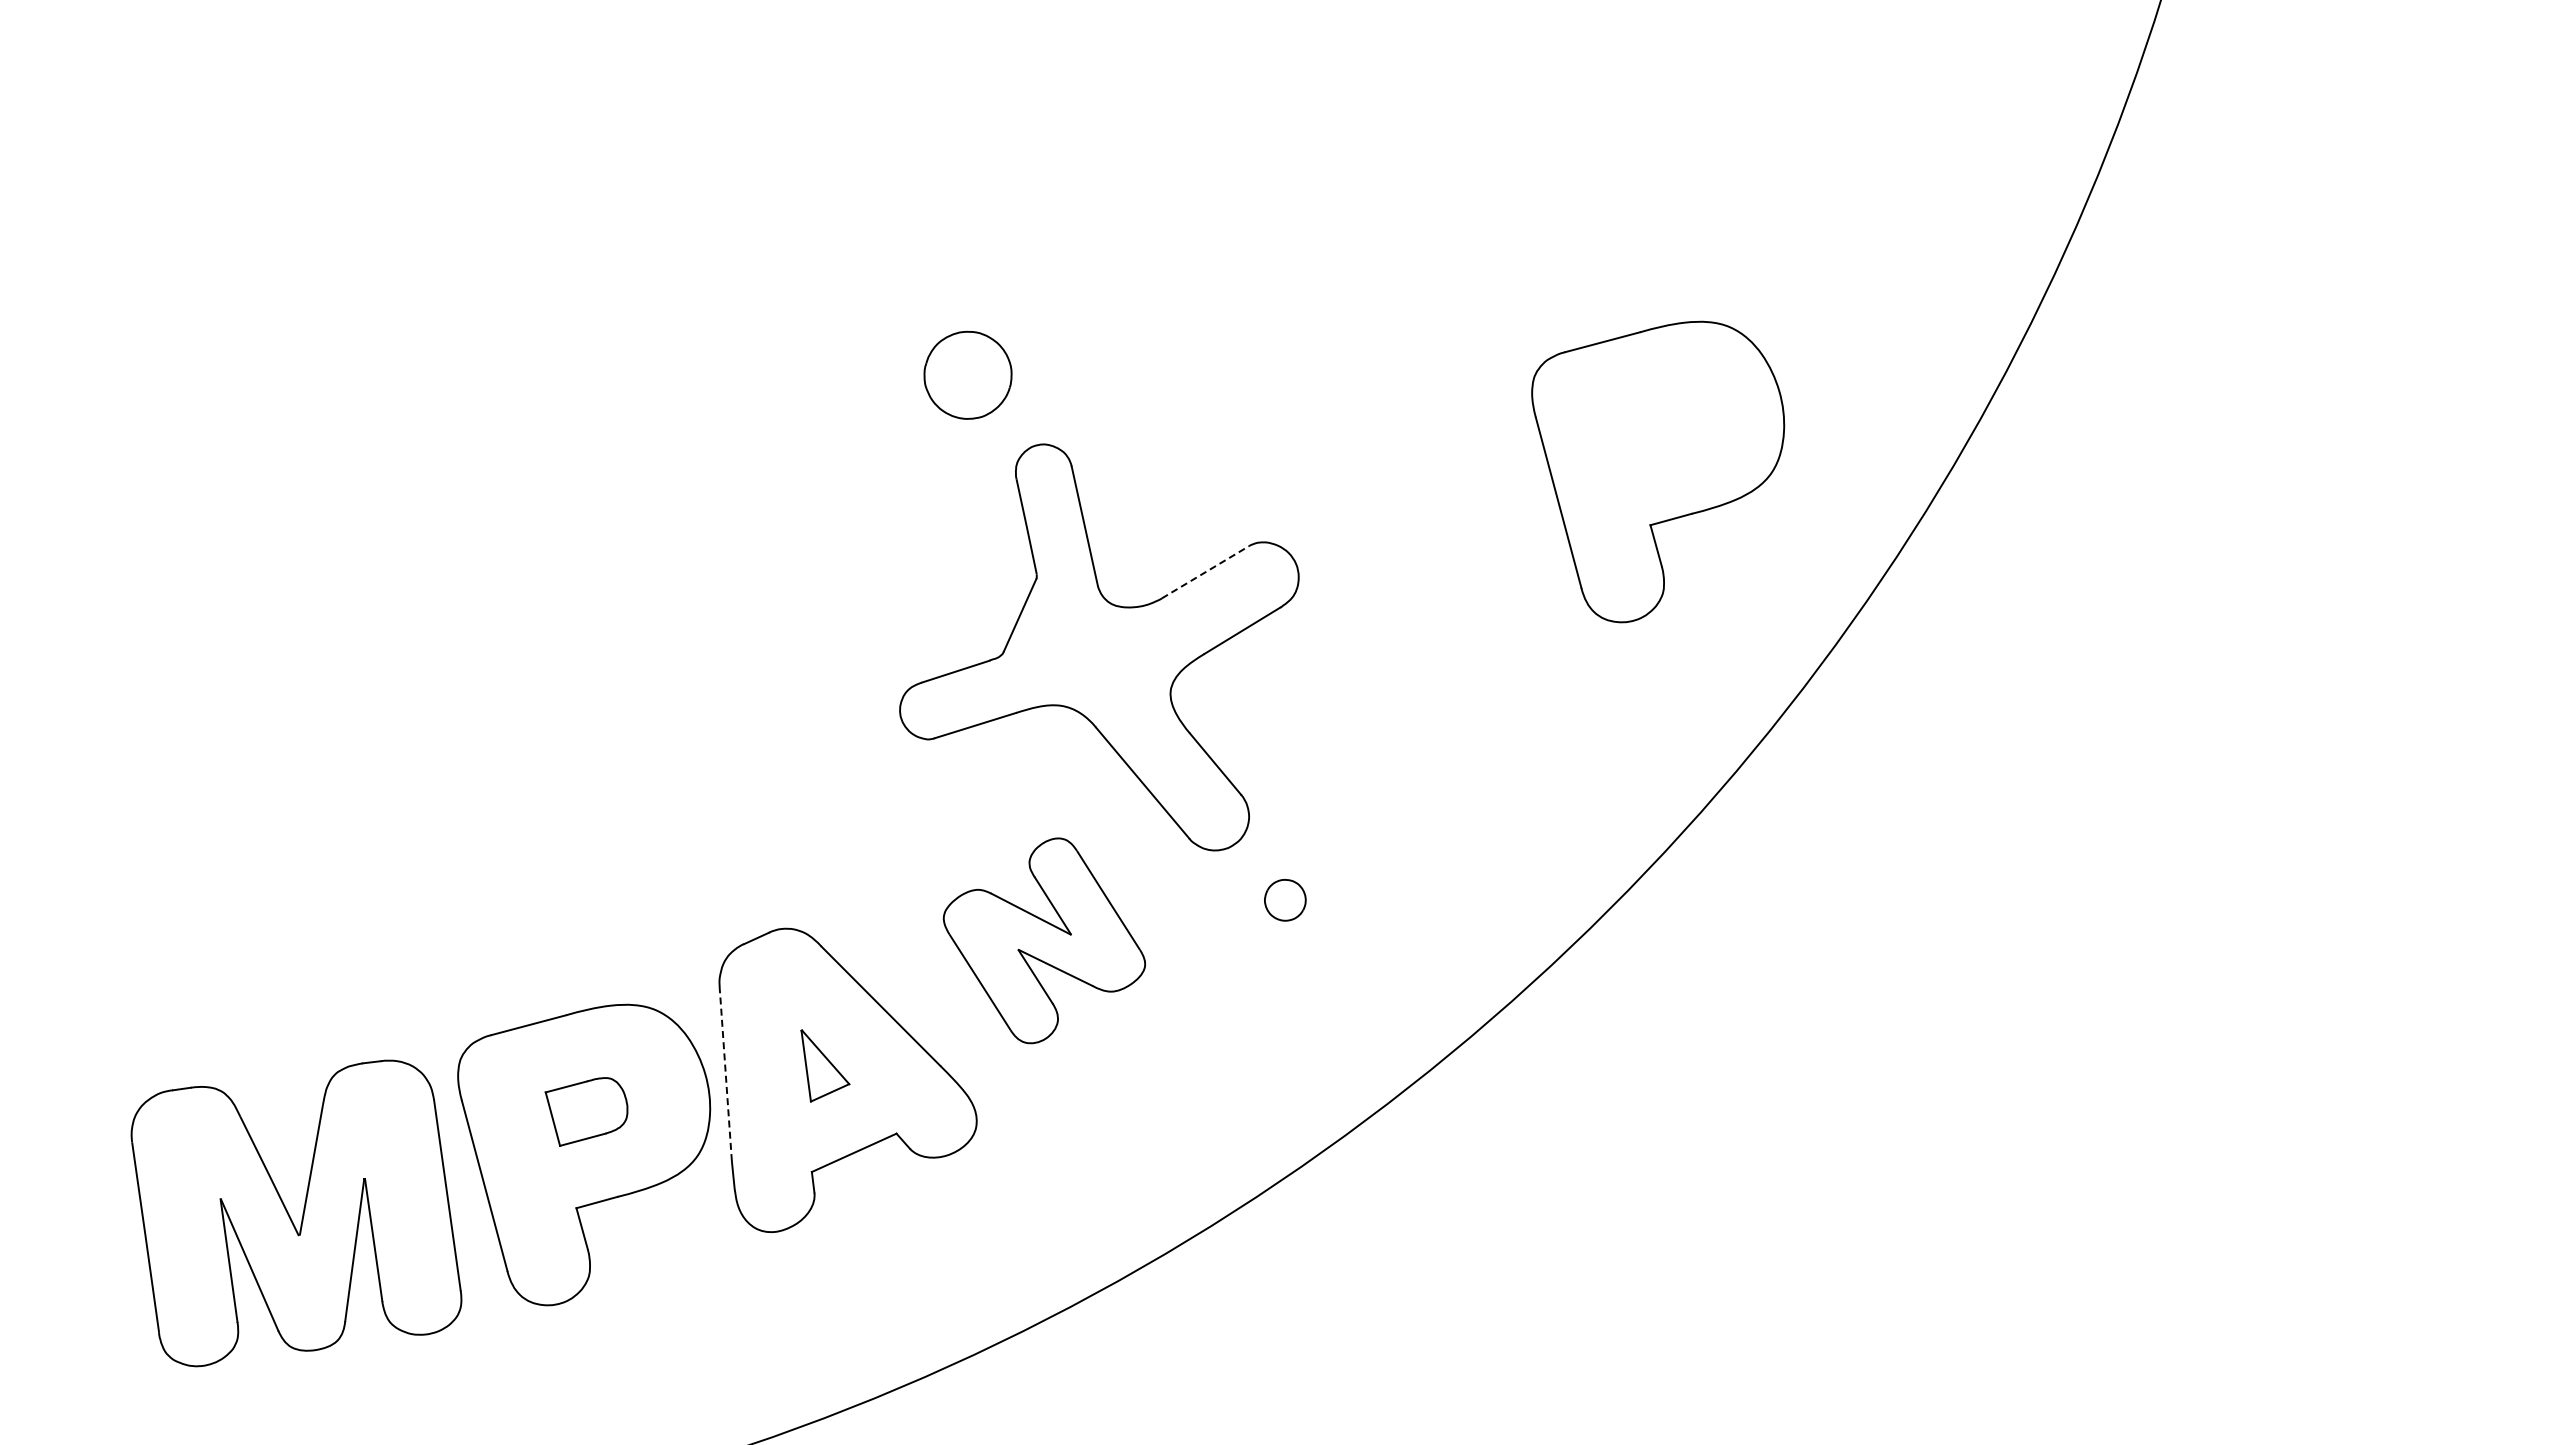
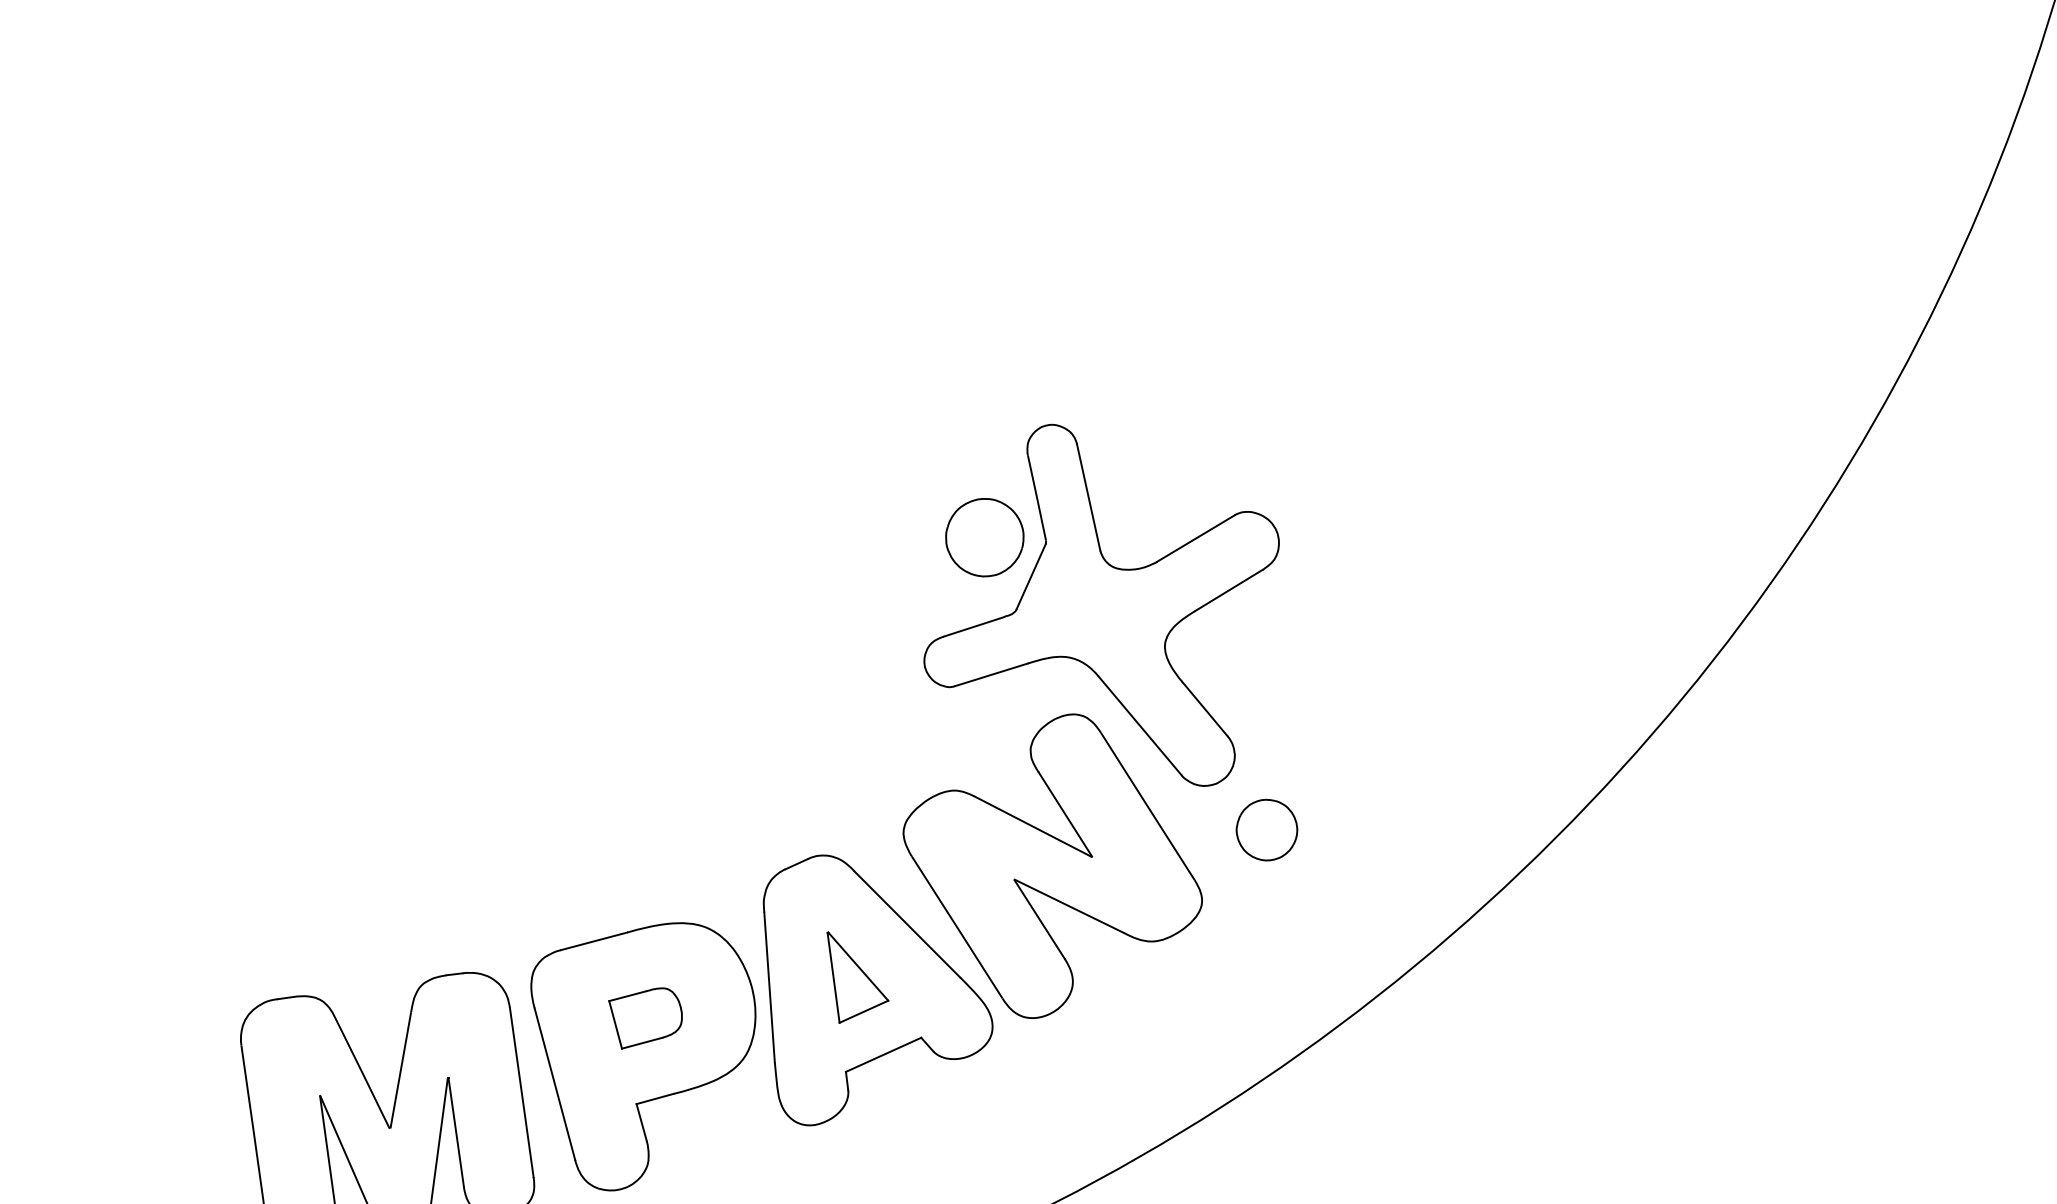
part: (967, 374) -> (984, 536), moved
part: (1658, 471) -> (1598, 448), removed
line: (1205, 572) -> (1196, 538), dashed -> solid
part: (1285, 900) -> (1267, 830), size x1.67
part: (1044, 940) -> (1052, 865), size x1.67
part: (825, 1065) -> (858, 977), size x1.43
line: (725, 1076) -> (769, 986), dashed -> solid

